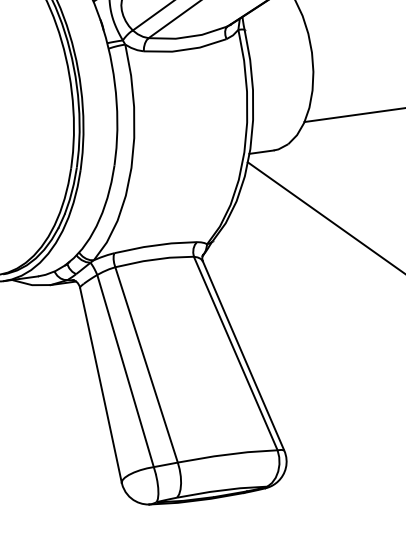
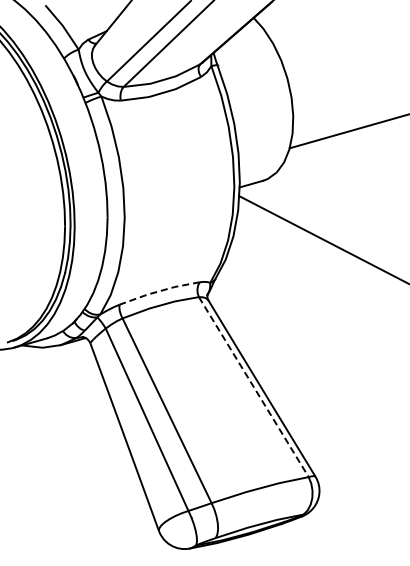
line: (154, 245) -> (158, 291), solid -> dashed
line: (236, 354) -> (254, 387), solid -> dashed

